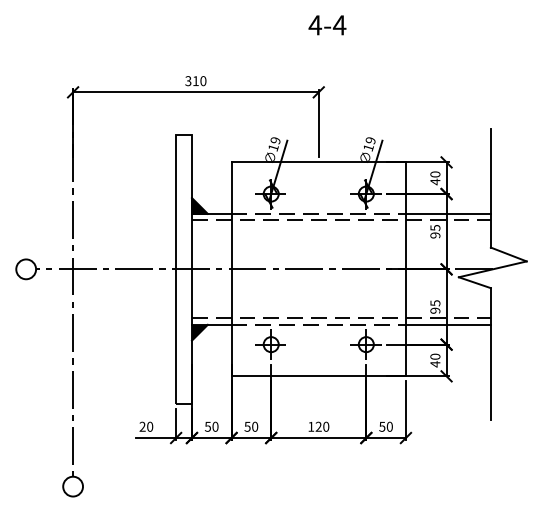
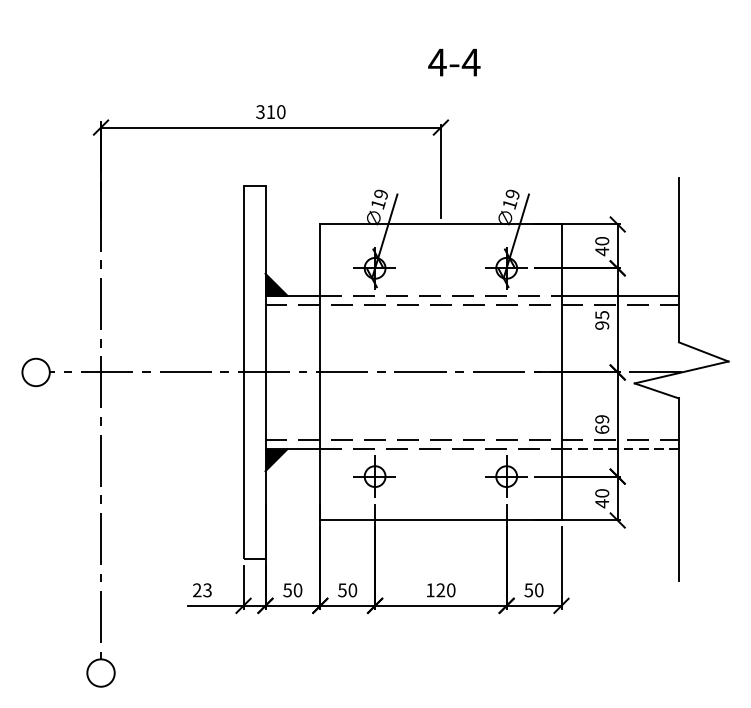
text: (327, 25) -> (454, 62), moved
text: (435, 306) -> (602, 423), 95 -> 69
line: (447, 324) -> (618, 448), solid -> dashed
text: (150, 426) -> (208, 589), 20 -> 23

